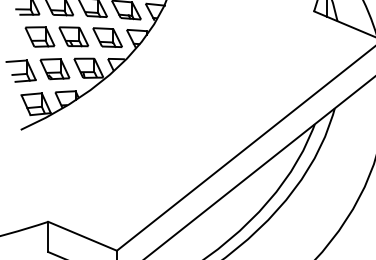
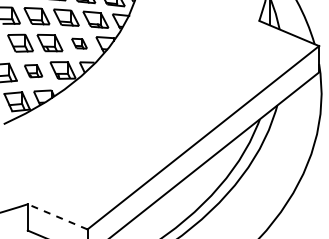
part: (107, 37) -> (79, 43), size x0.6
part: (54, 68) -> (33, 70), size x0.7
line: (82, 235) -> (57, 216), solid -> dashed

